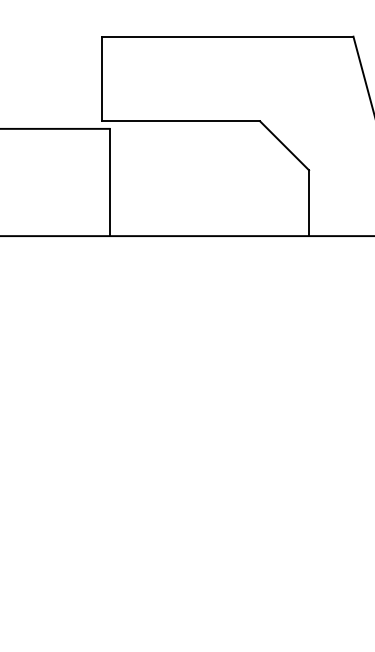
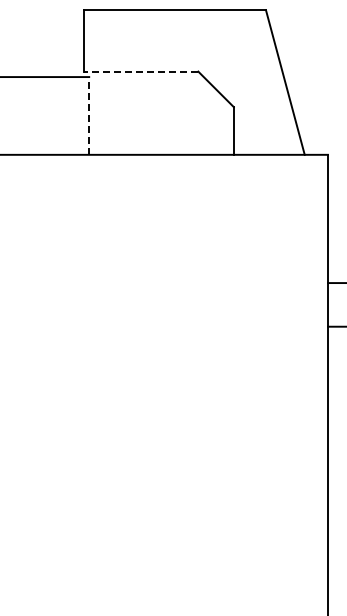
line: (180, 121) -> (140, 71), solid -> dashed
line: (110, 181) -> (89, 115), solid -> dashed

